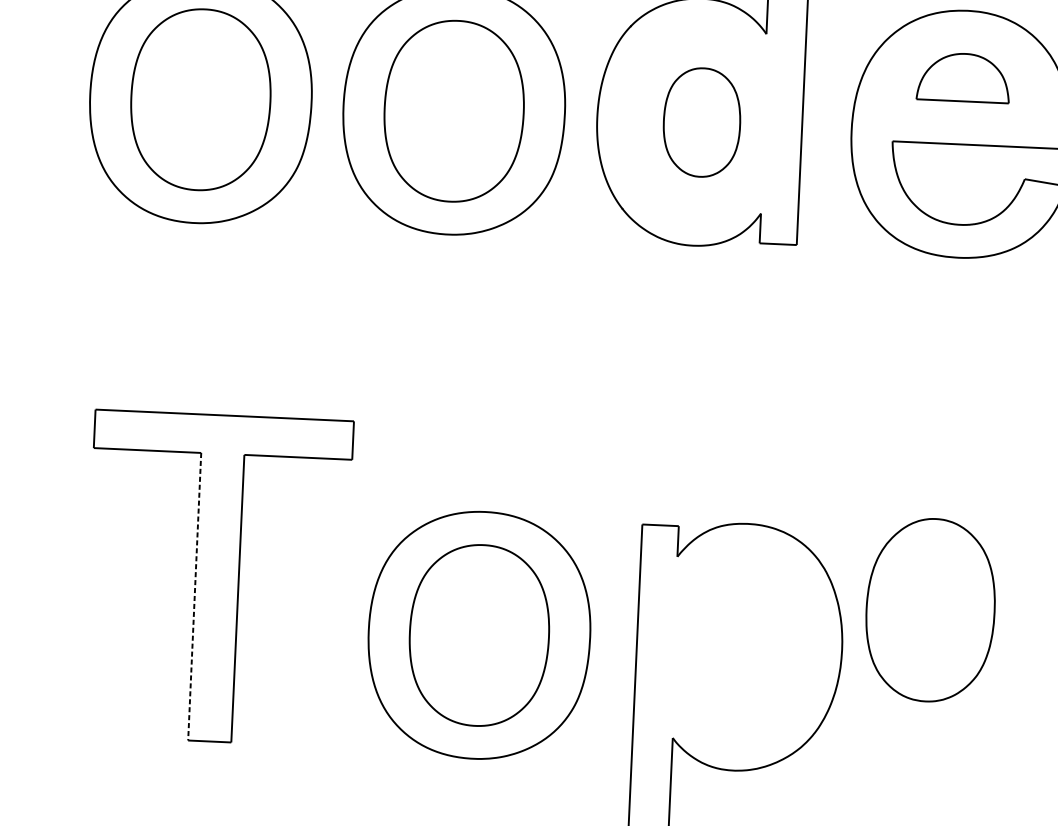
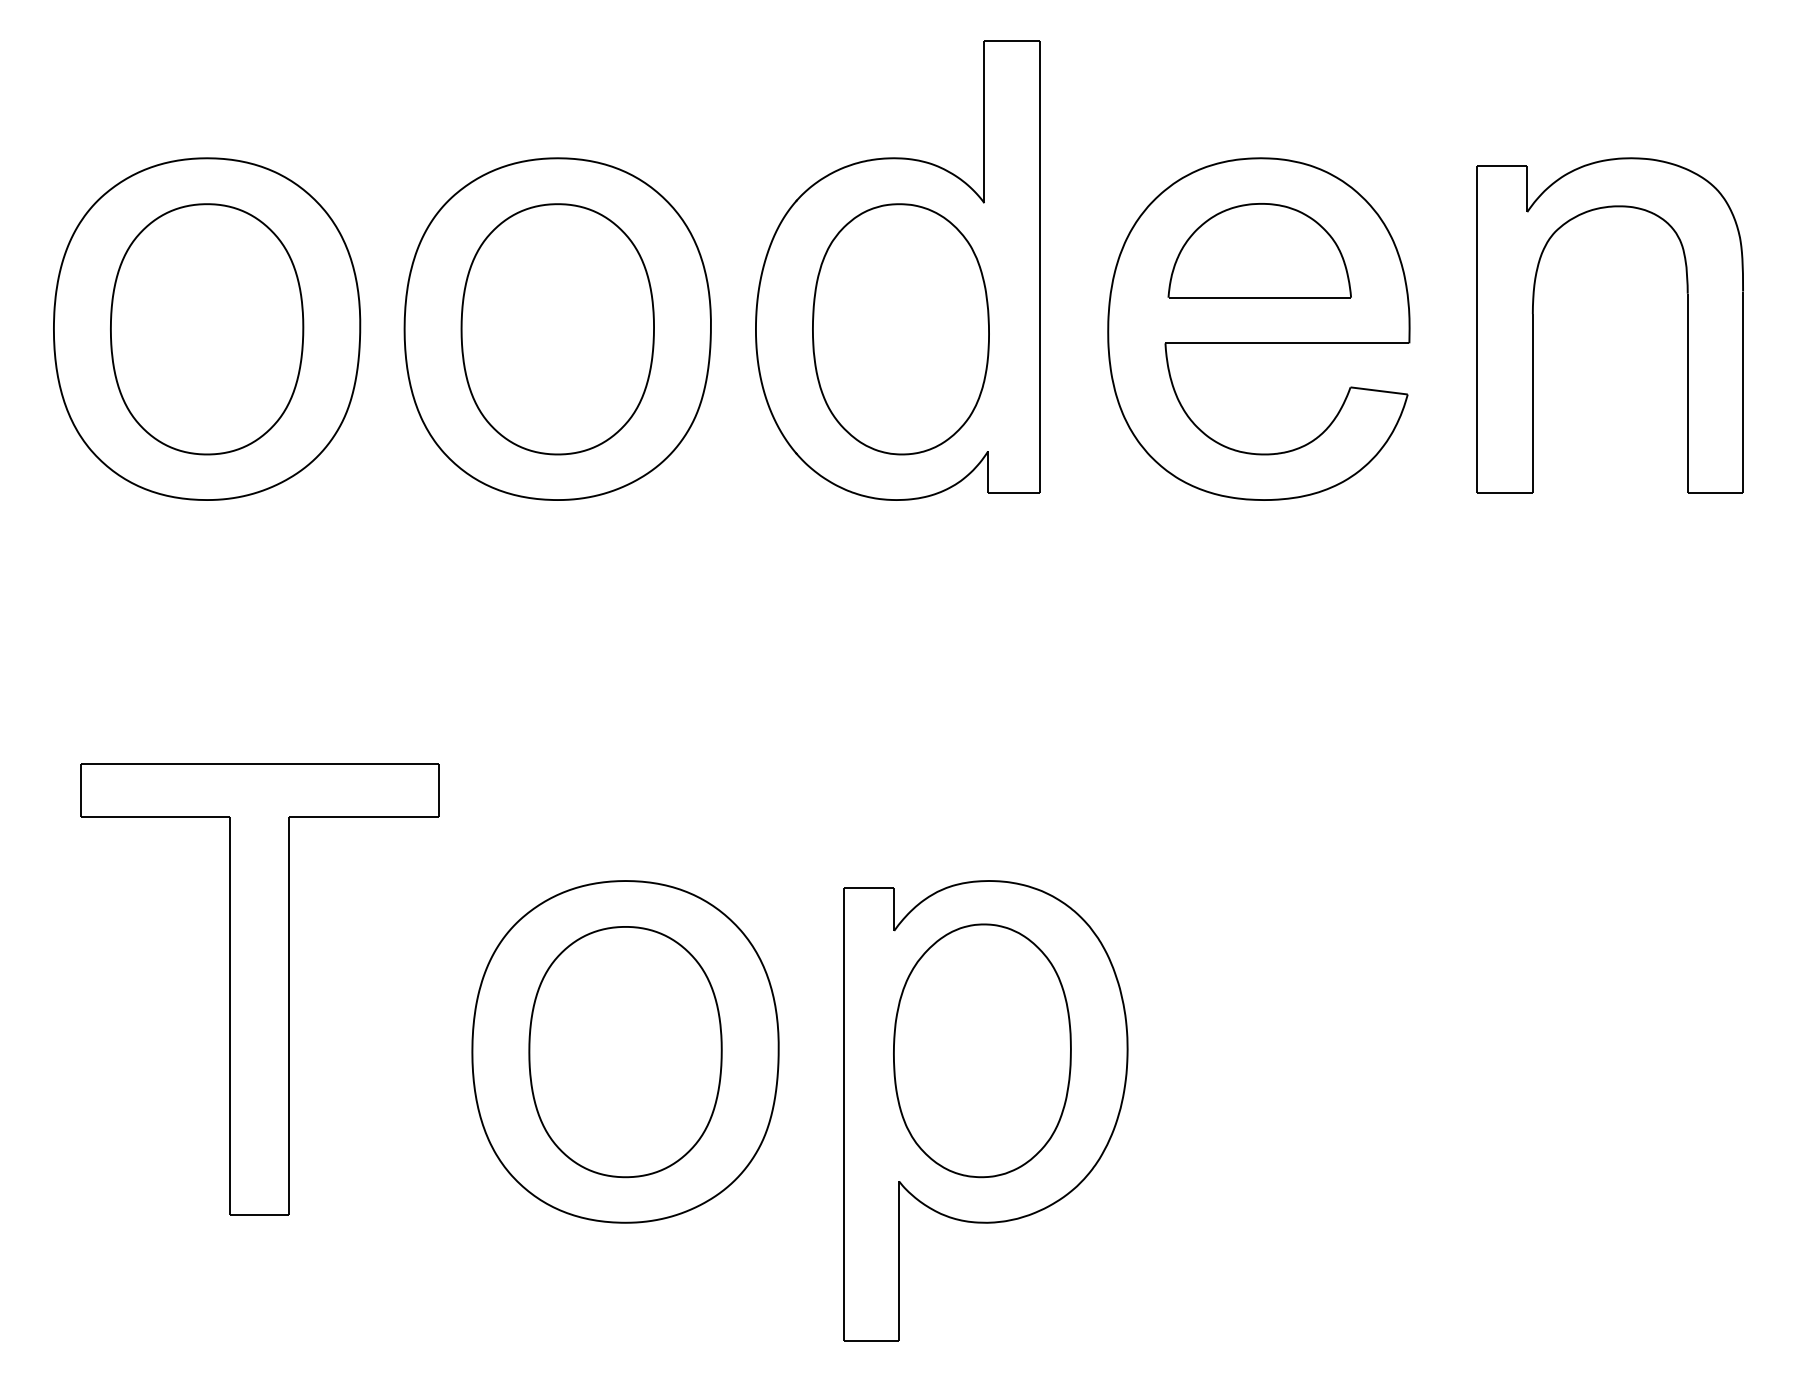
part: (963, 77) -> (1259, 250), size x1.43
part: (701, 122) -> (900, 329), size x1.67
line: (194, 596) -> (229, 1016), dashed -> solid
part: (930, 610) -> (982, 1050), moved

